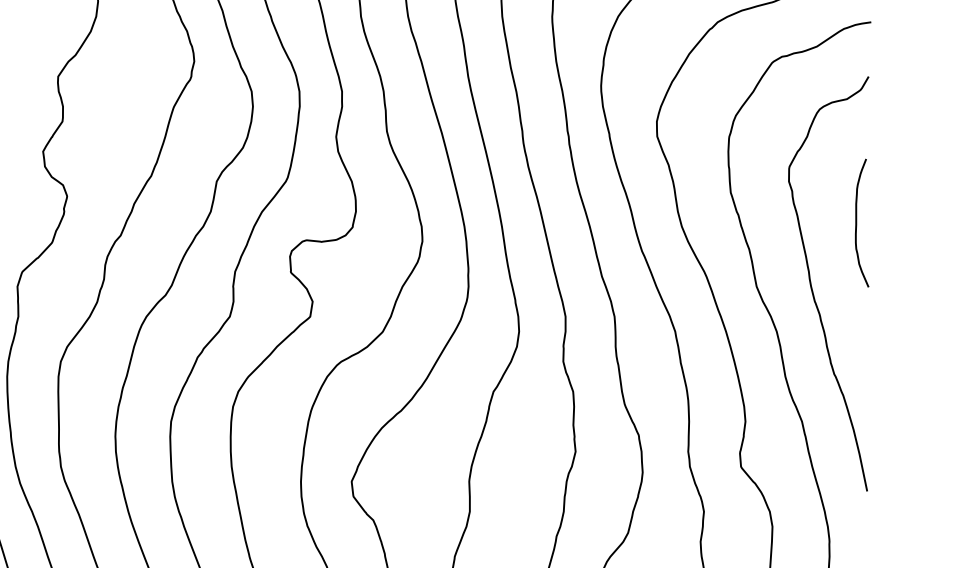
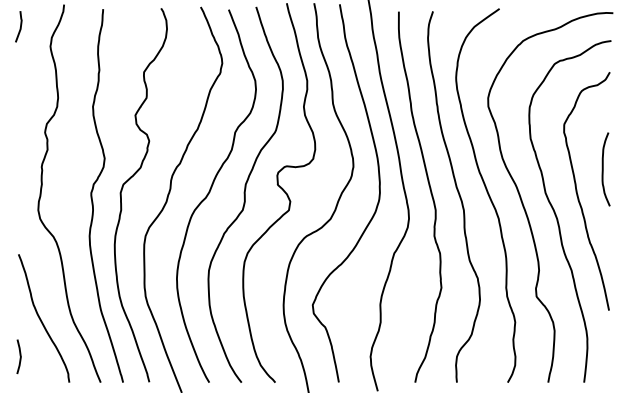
curve: (857, 223) -> (603, 169), moved

